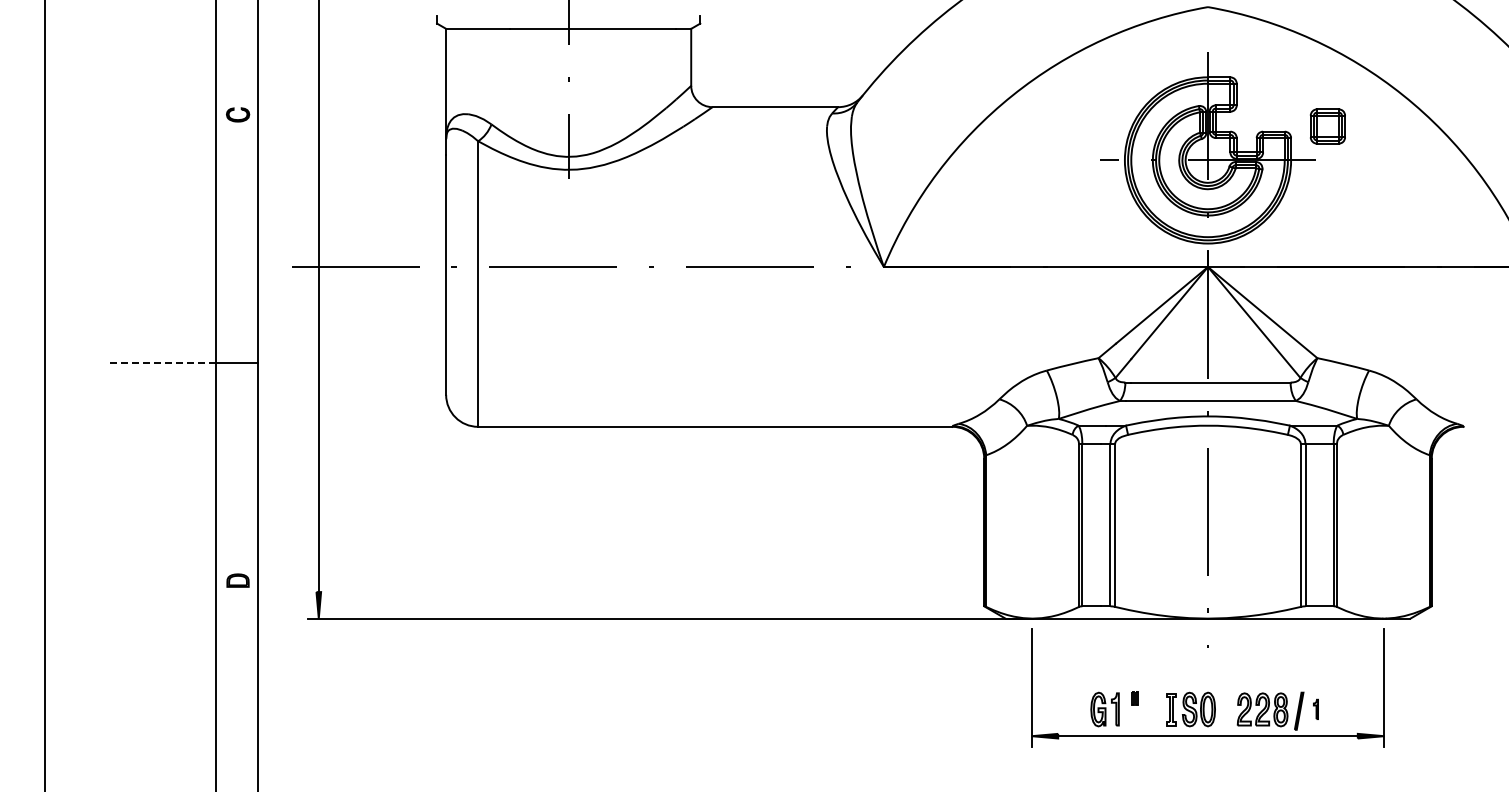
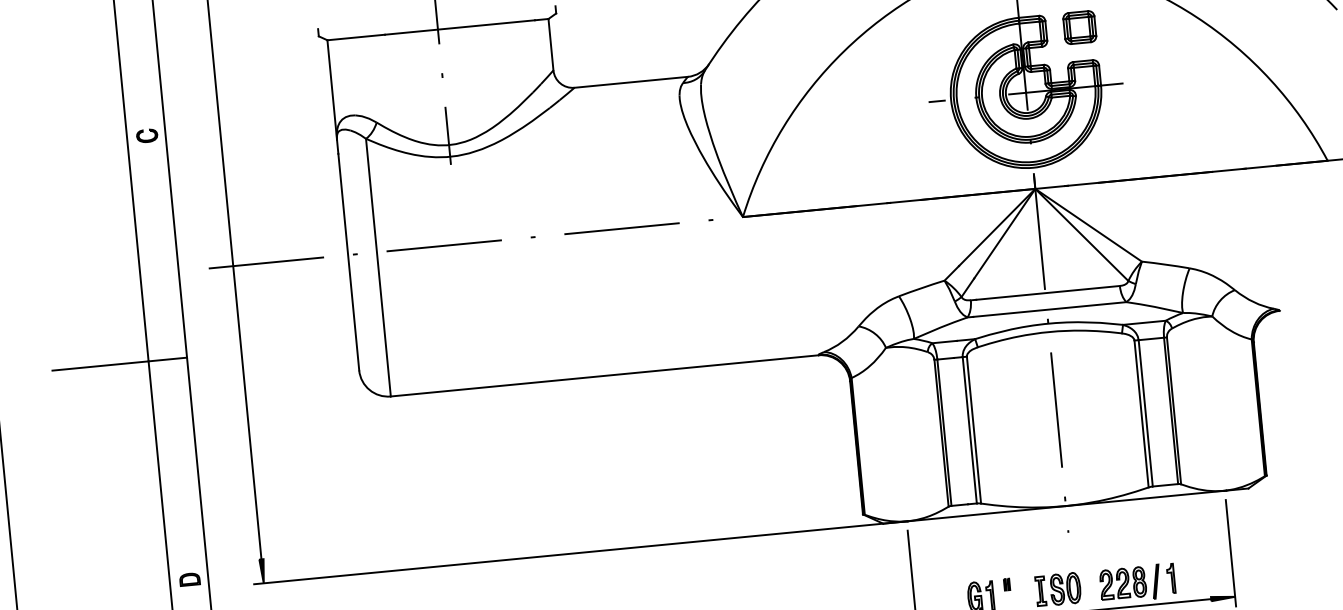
part: (1327, 126) -> (1079, 27), moved
line: (161, 362) -> (99, 365), dashed -> solid
part: (237, 580) -> (189, 579), moved
part: (1315, 709) -> (1170, 578), size x1.67

